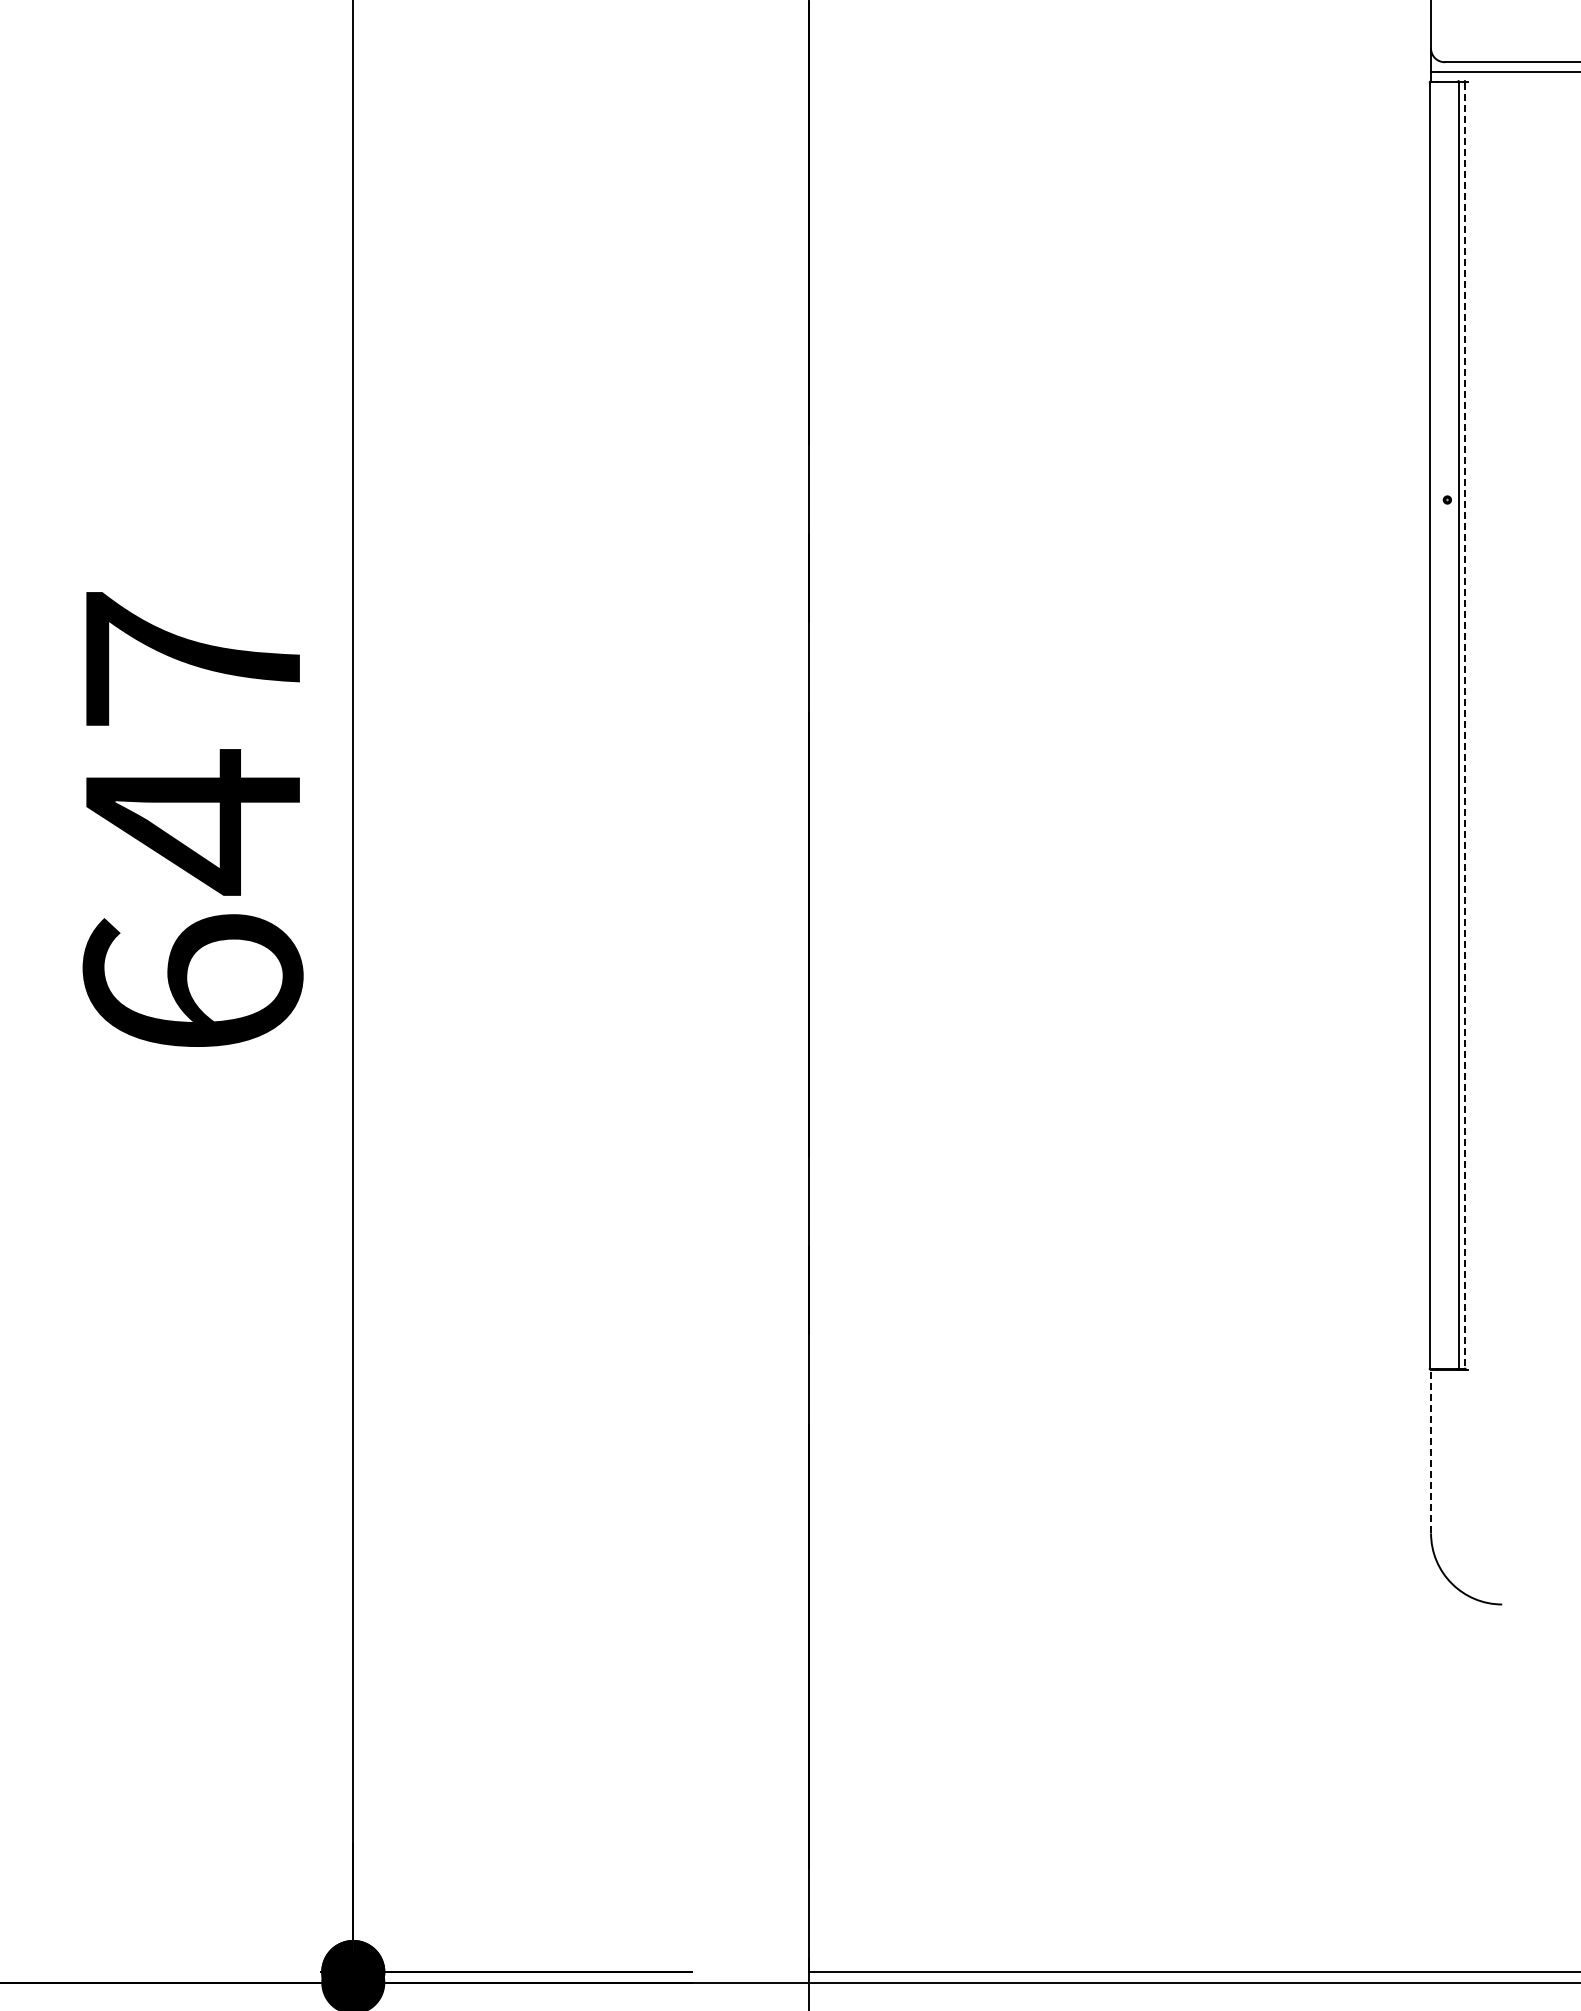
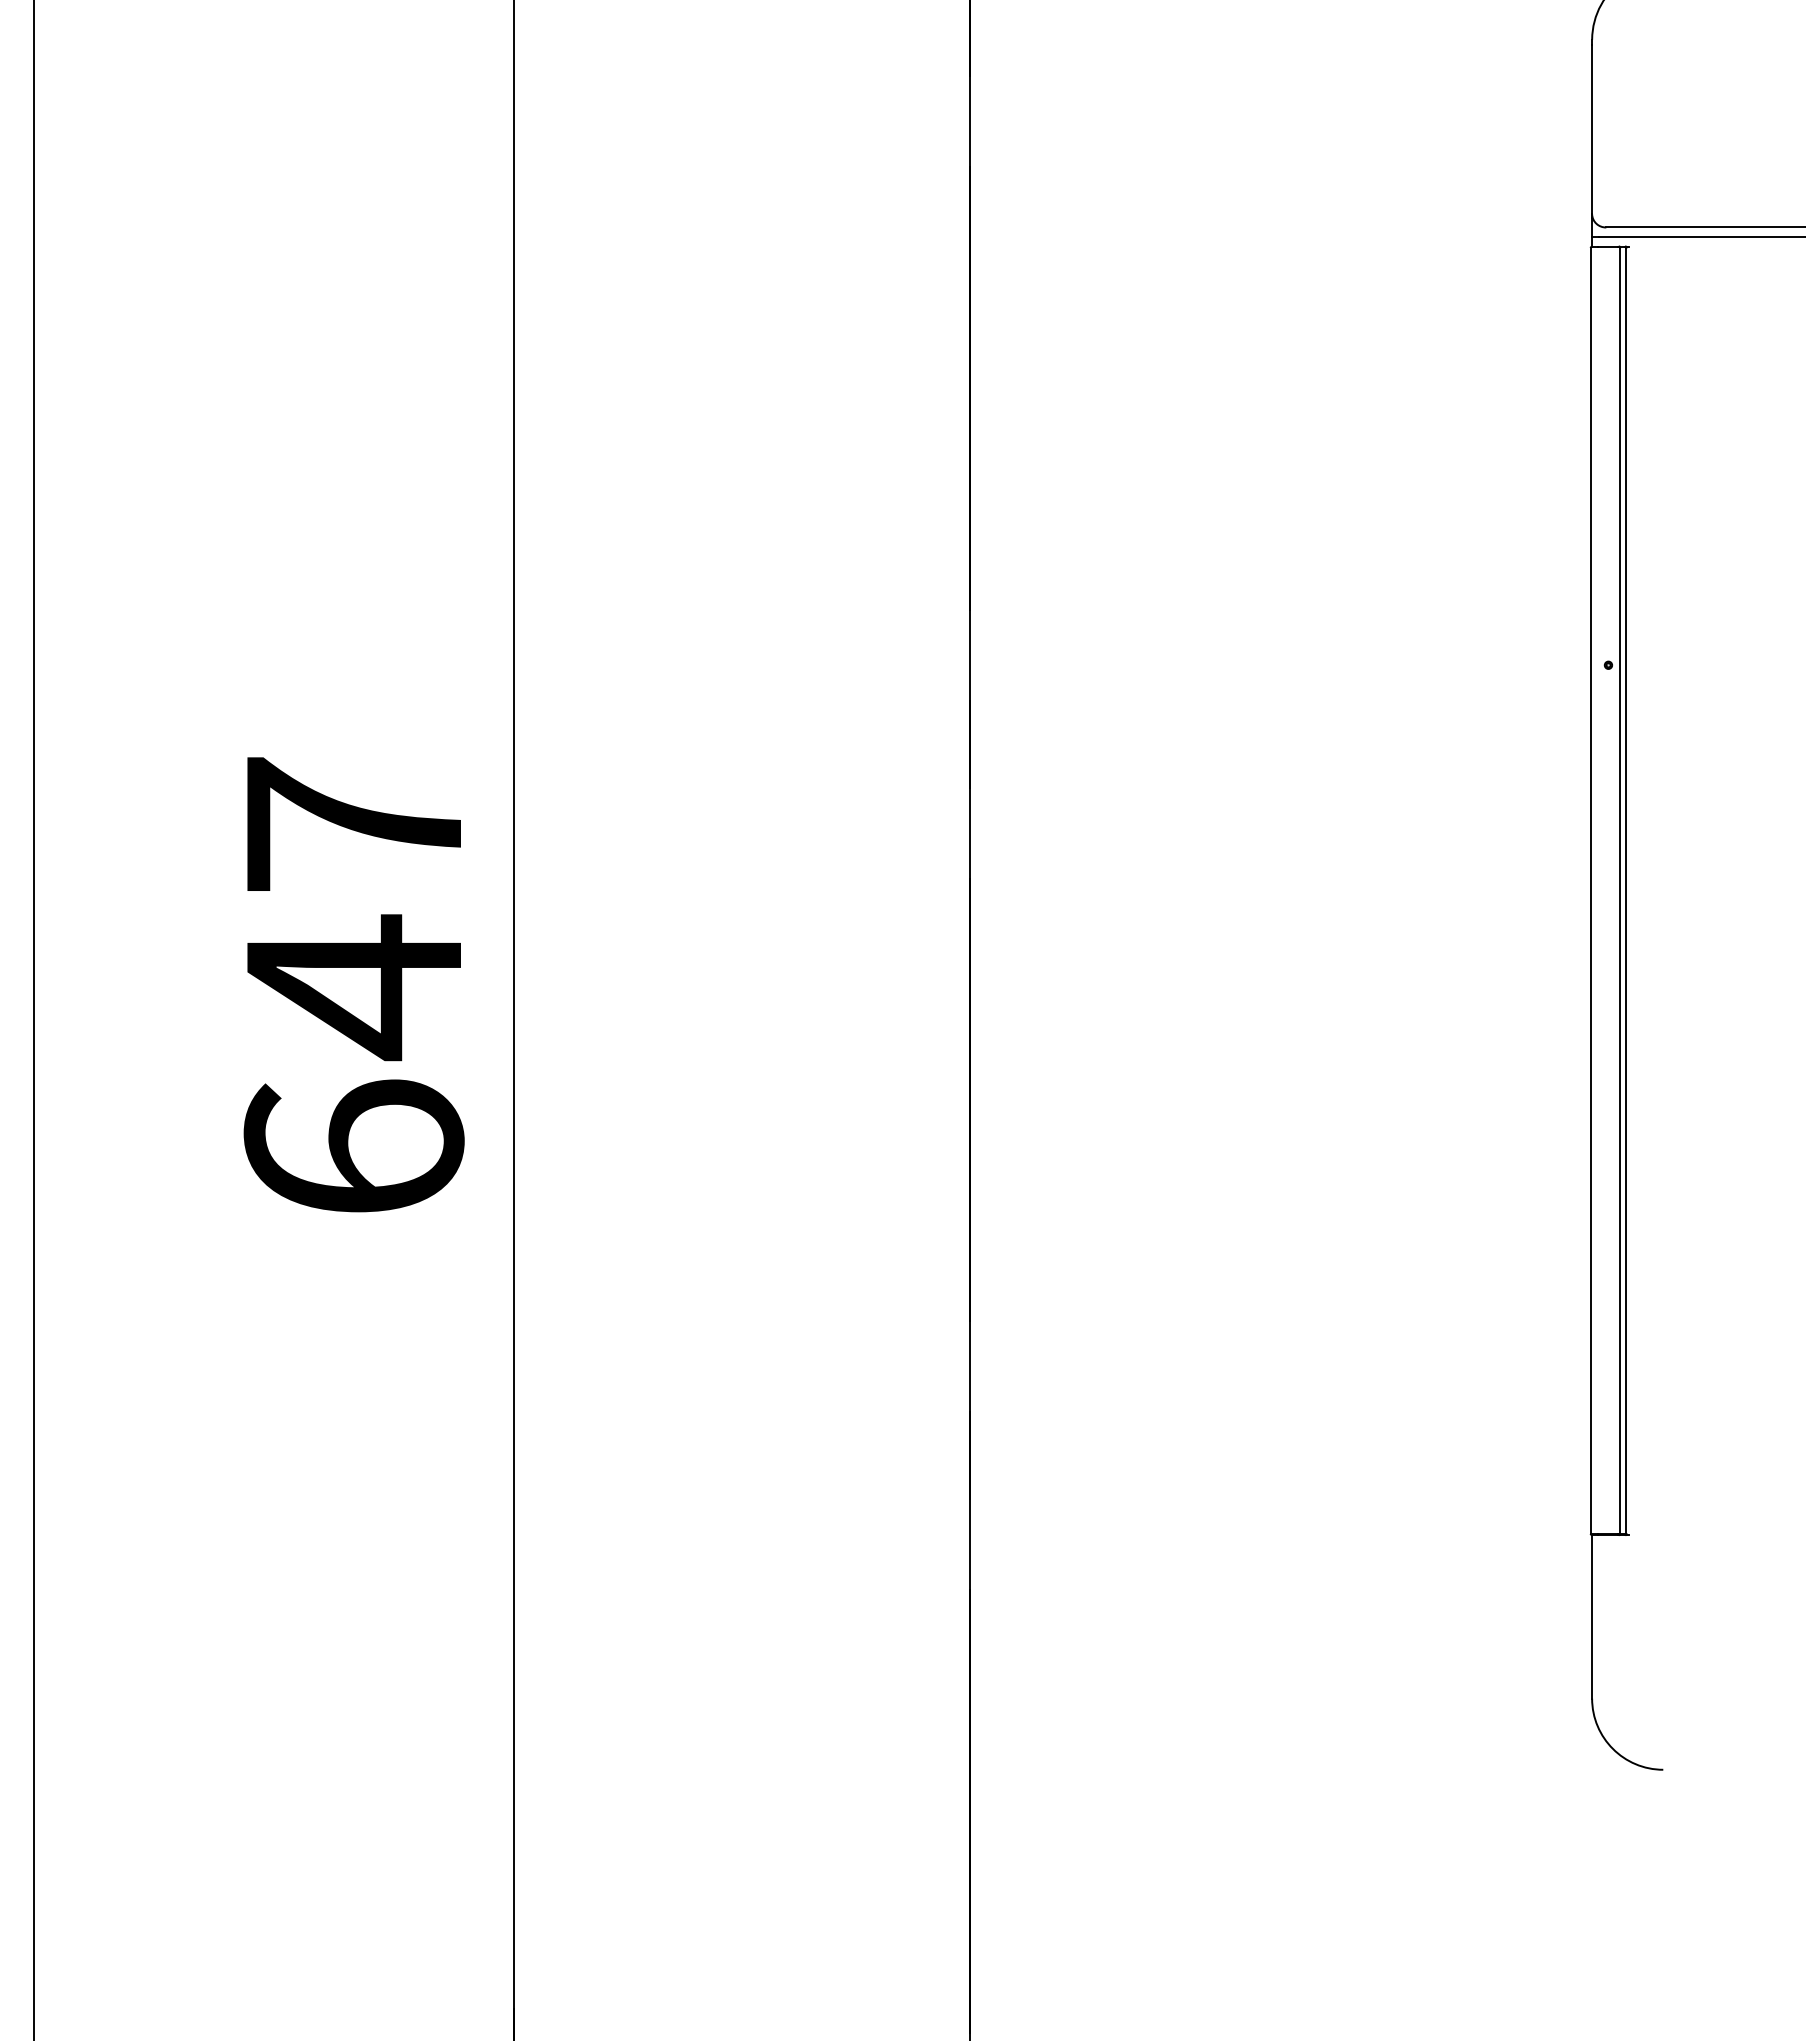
line: (1465, 725) -> (1626, 890), dashed -> solid
line: (1431, 1451) -> (1592, 1616), dashed -> solid

